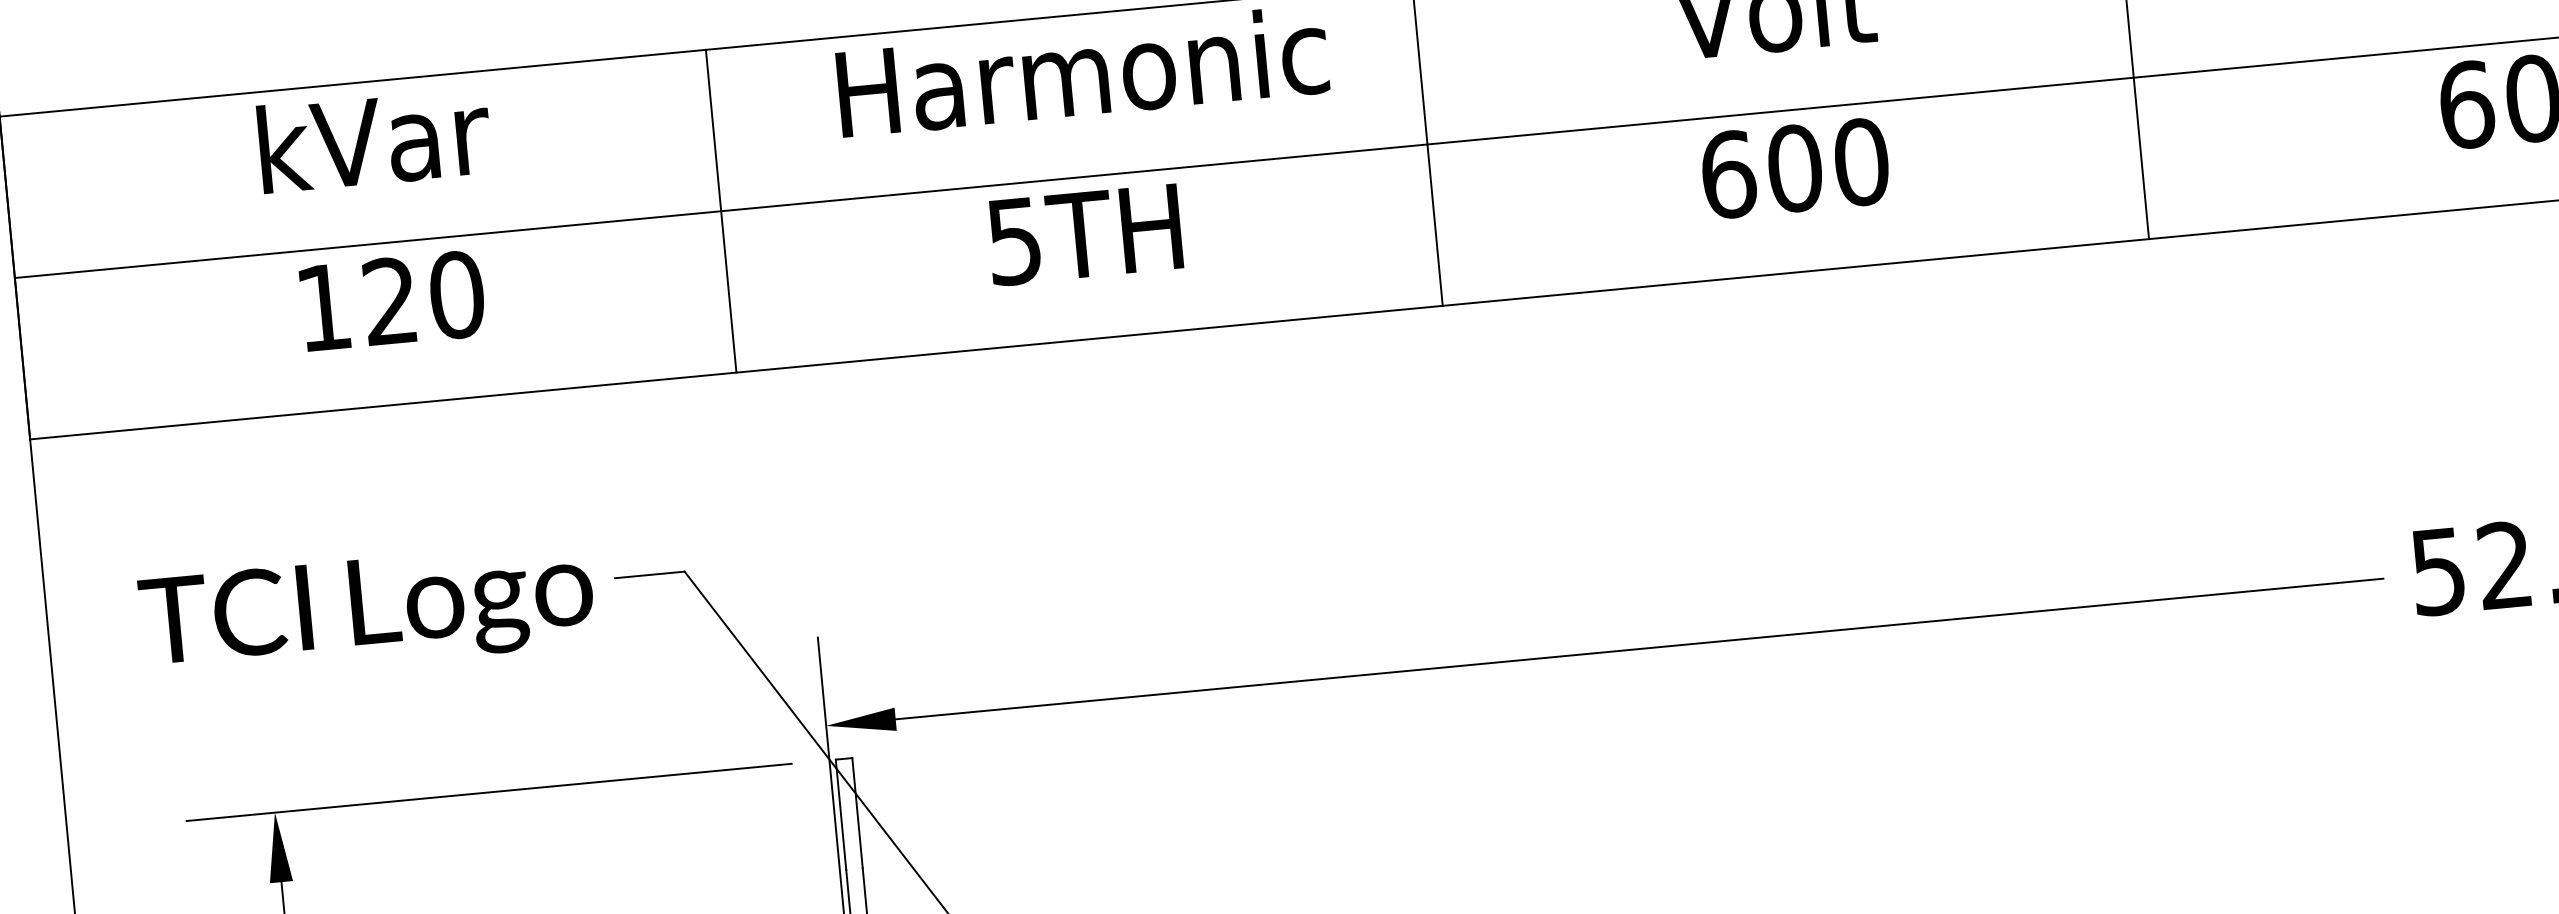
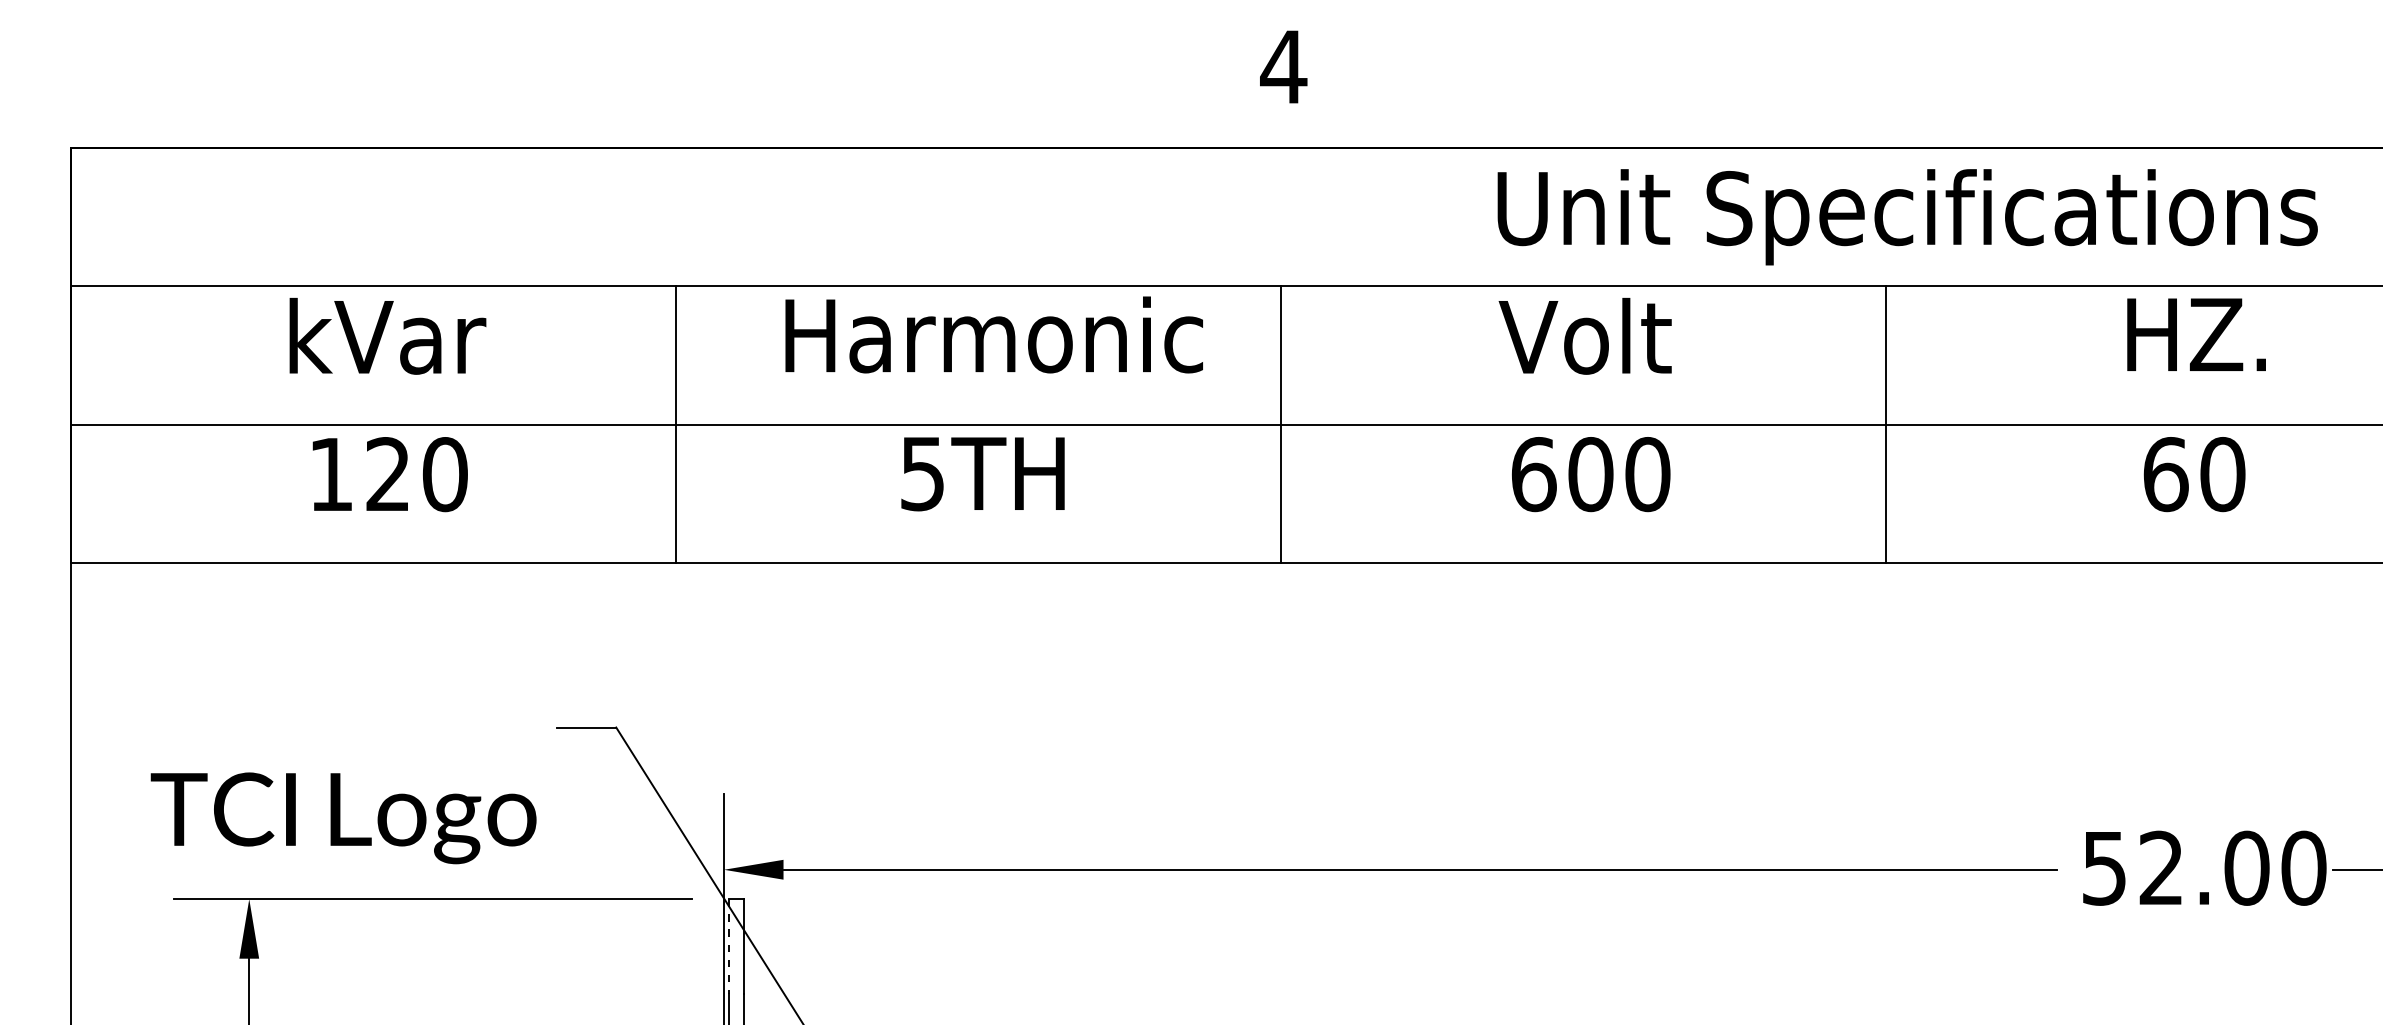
text: (367, 612) -> (343, 818), moved
line: (841, 814) -> (729, 946), solid -> dashed

